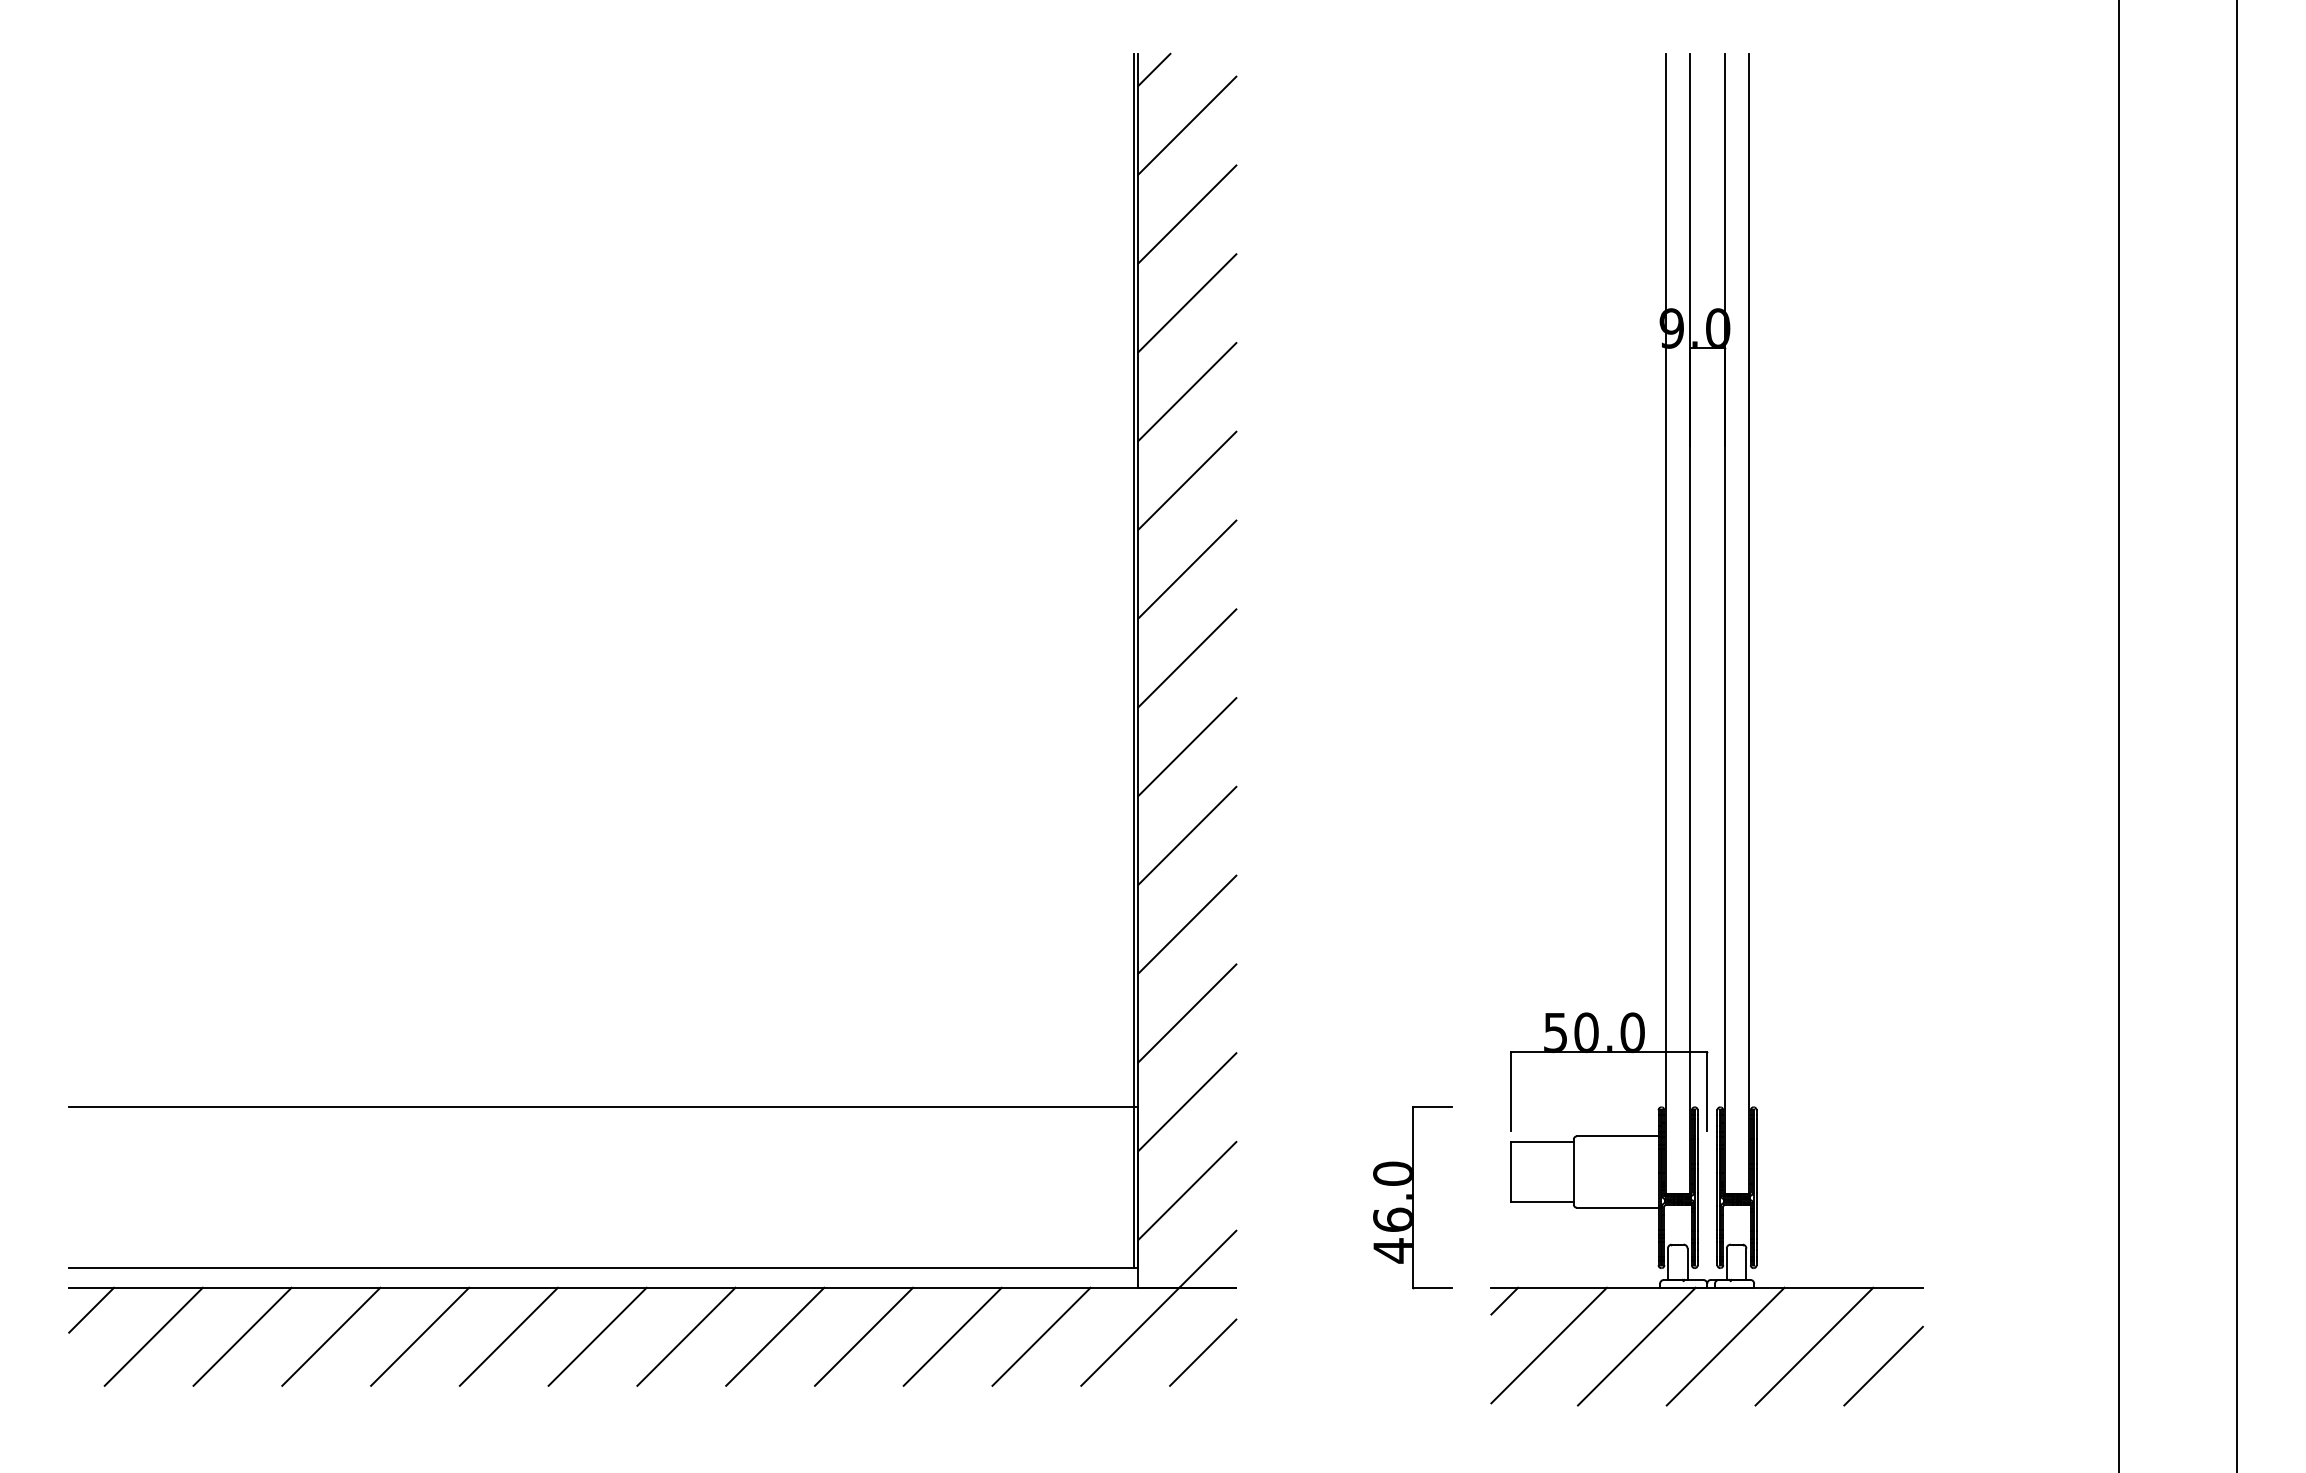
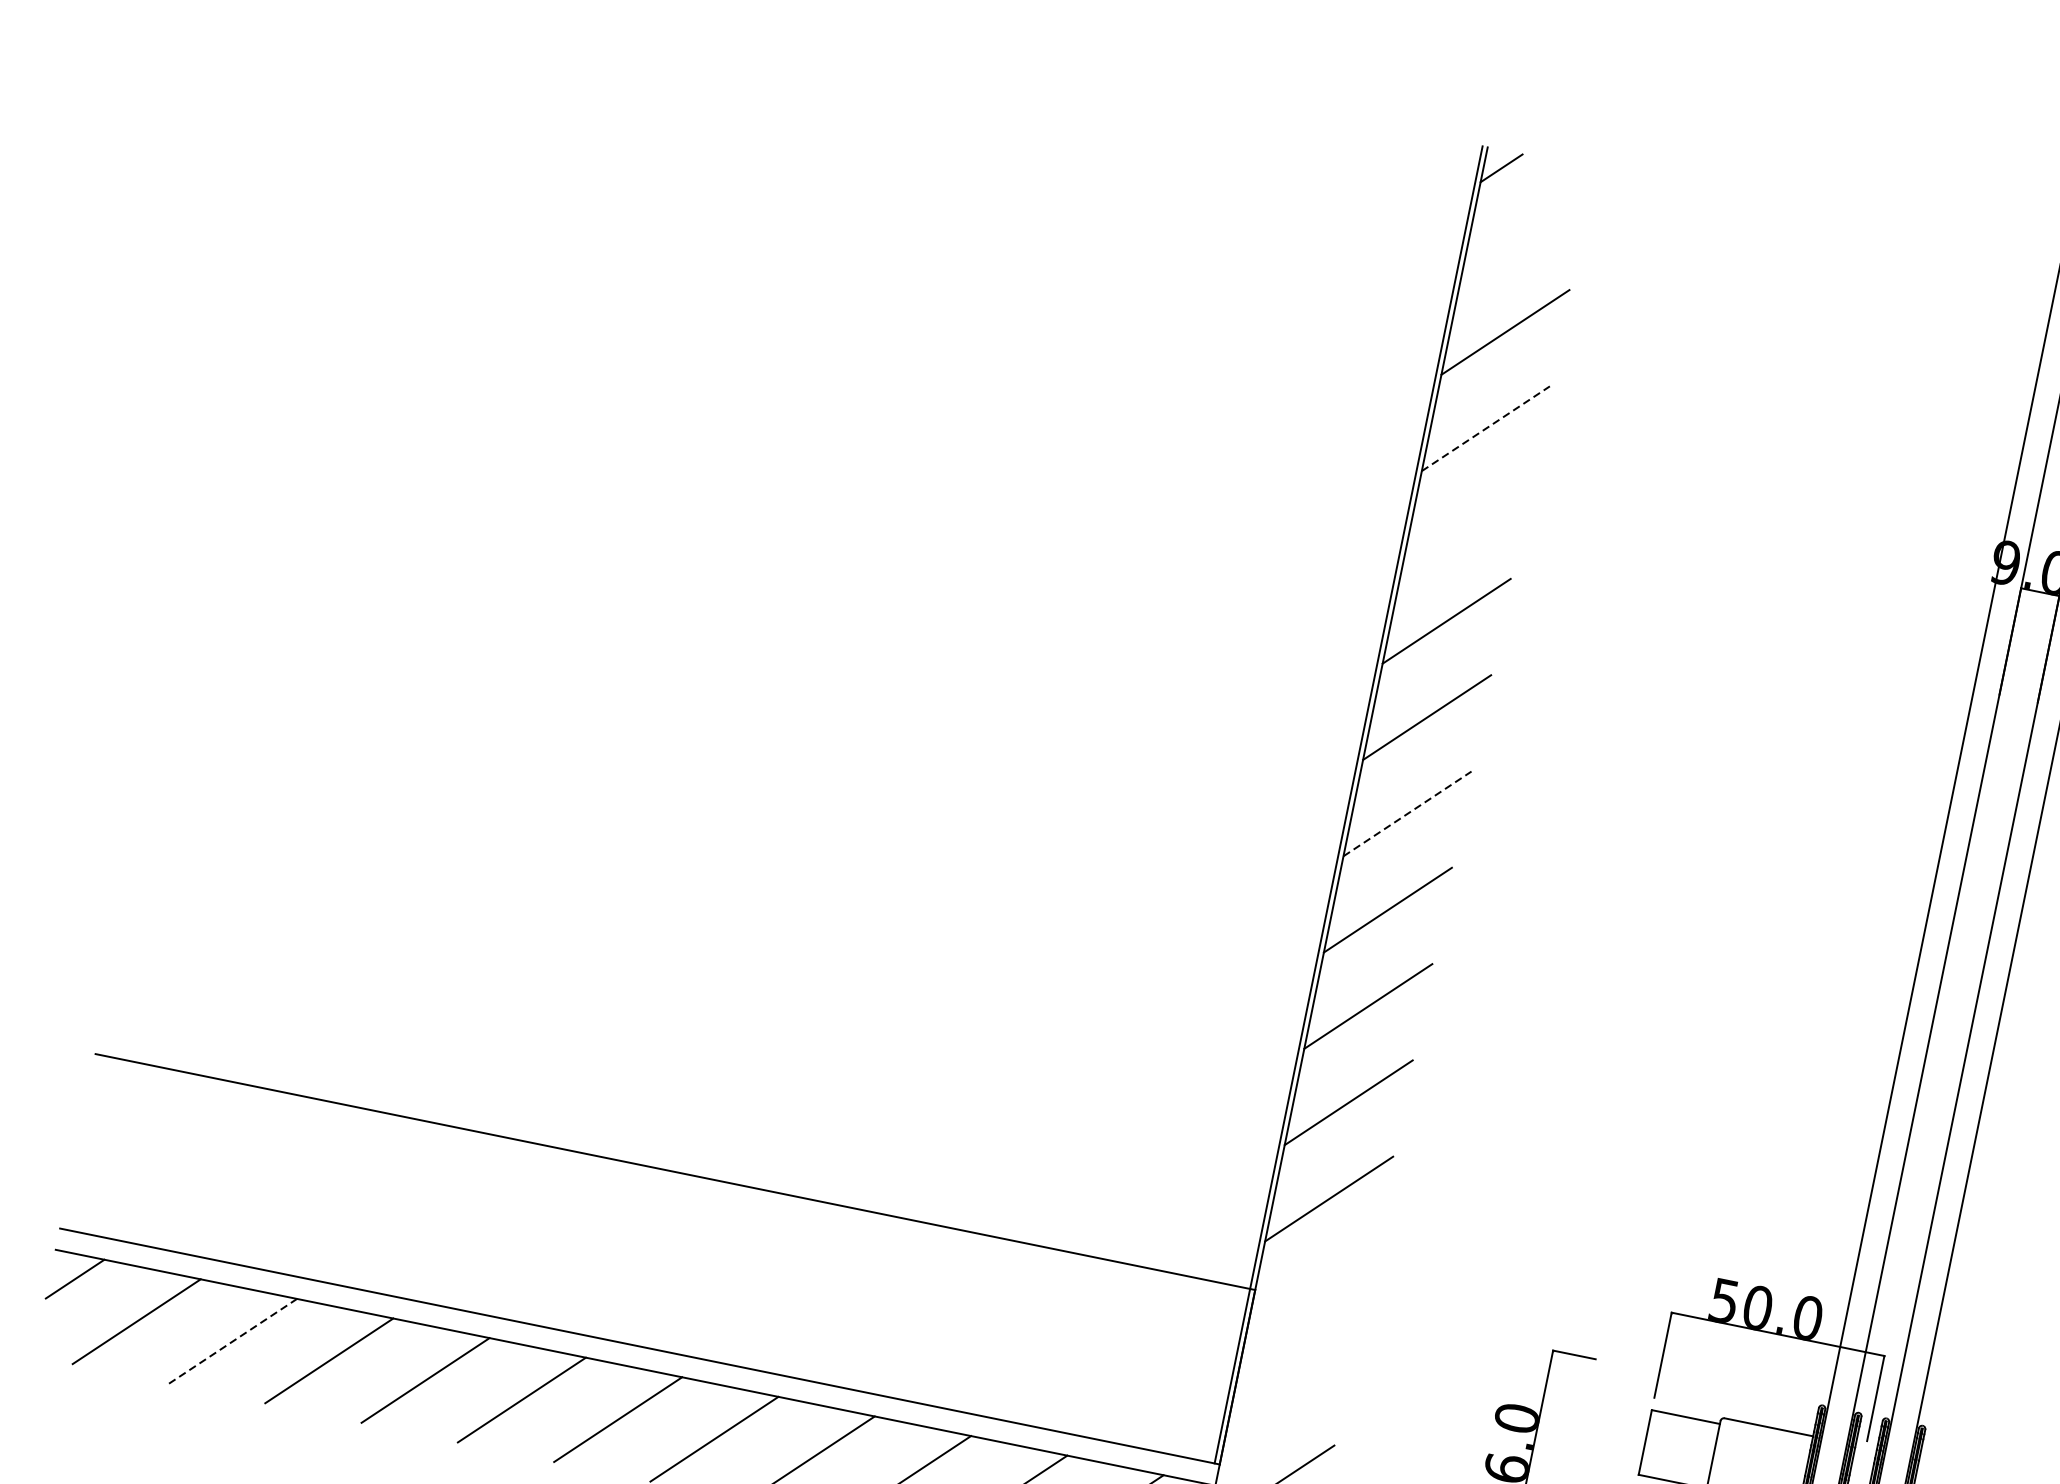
line: (1187, 125) -> (1525, 235), removed
line: (1187, 302) -> (1486, 427), solid -> dashed
line: (1187, 392) -> (1466, 525), removed
line: (1187, 658) -> (1407, 814), solid -> dashed
line: (1187, 1102) -> (1309, 1295), removed
line: (1187, 1190) -> (1290, 1391), removed
line: (242, 1336) -> (233, 1340), solid -> dashed

